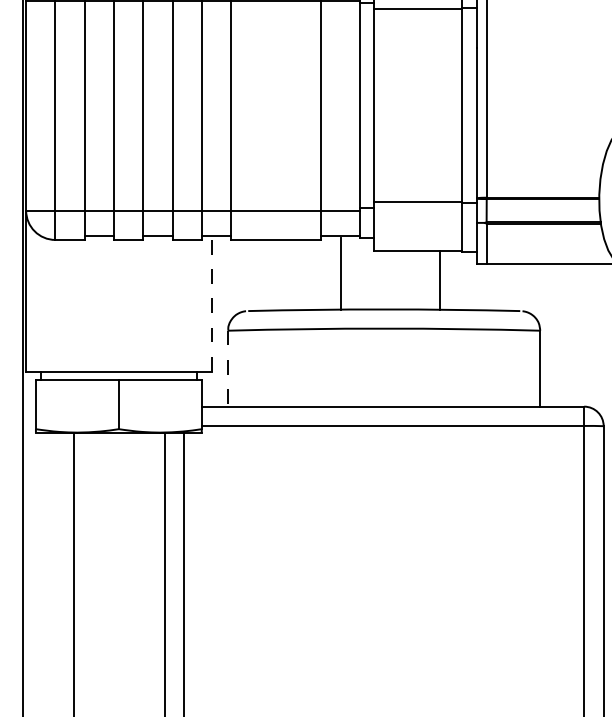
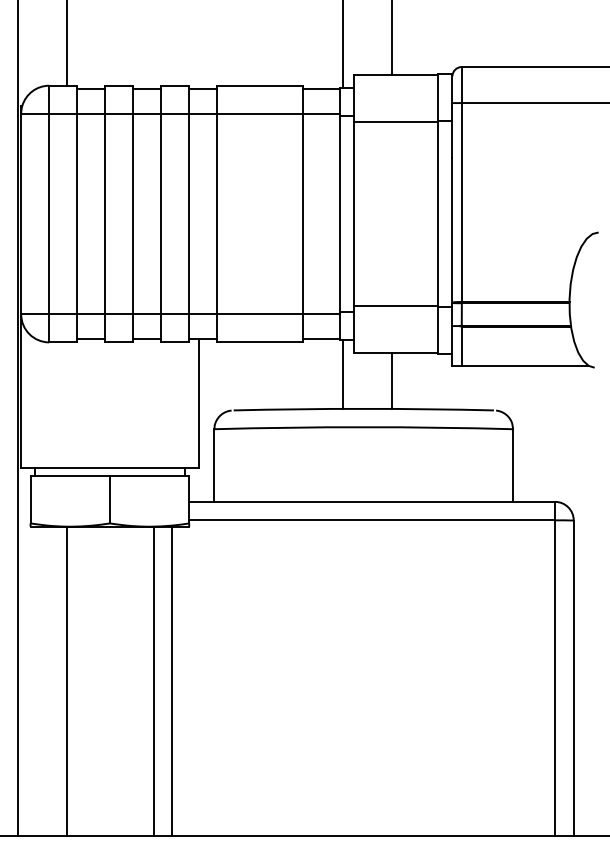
line: (341, 273) -> (343, 374), moved
line: (439, 280) -> (391, 381), moved
line: (211, 303) -> (198, 403), dashed -> solid
line: (228, 369) -> (214, 466), dashed -> solid

